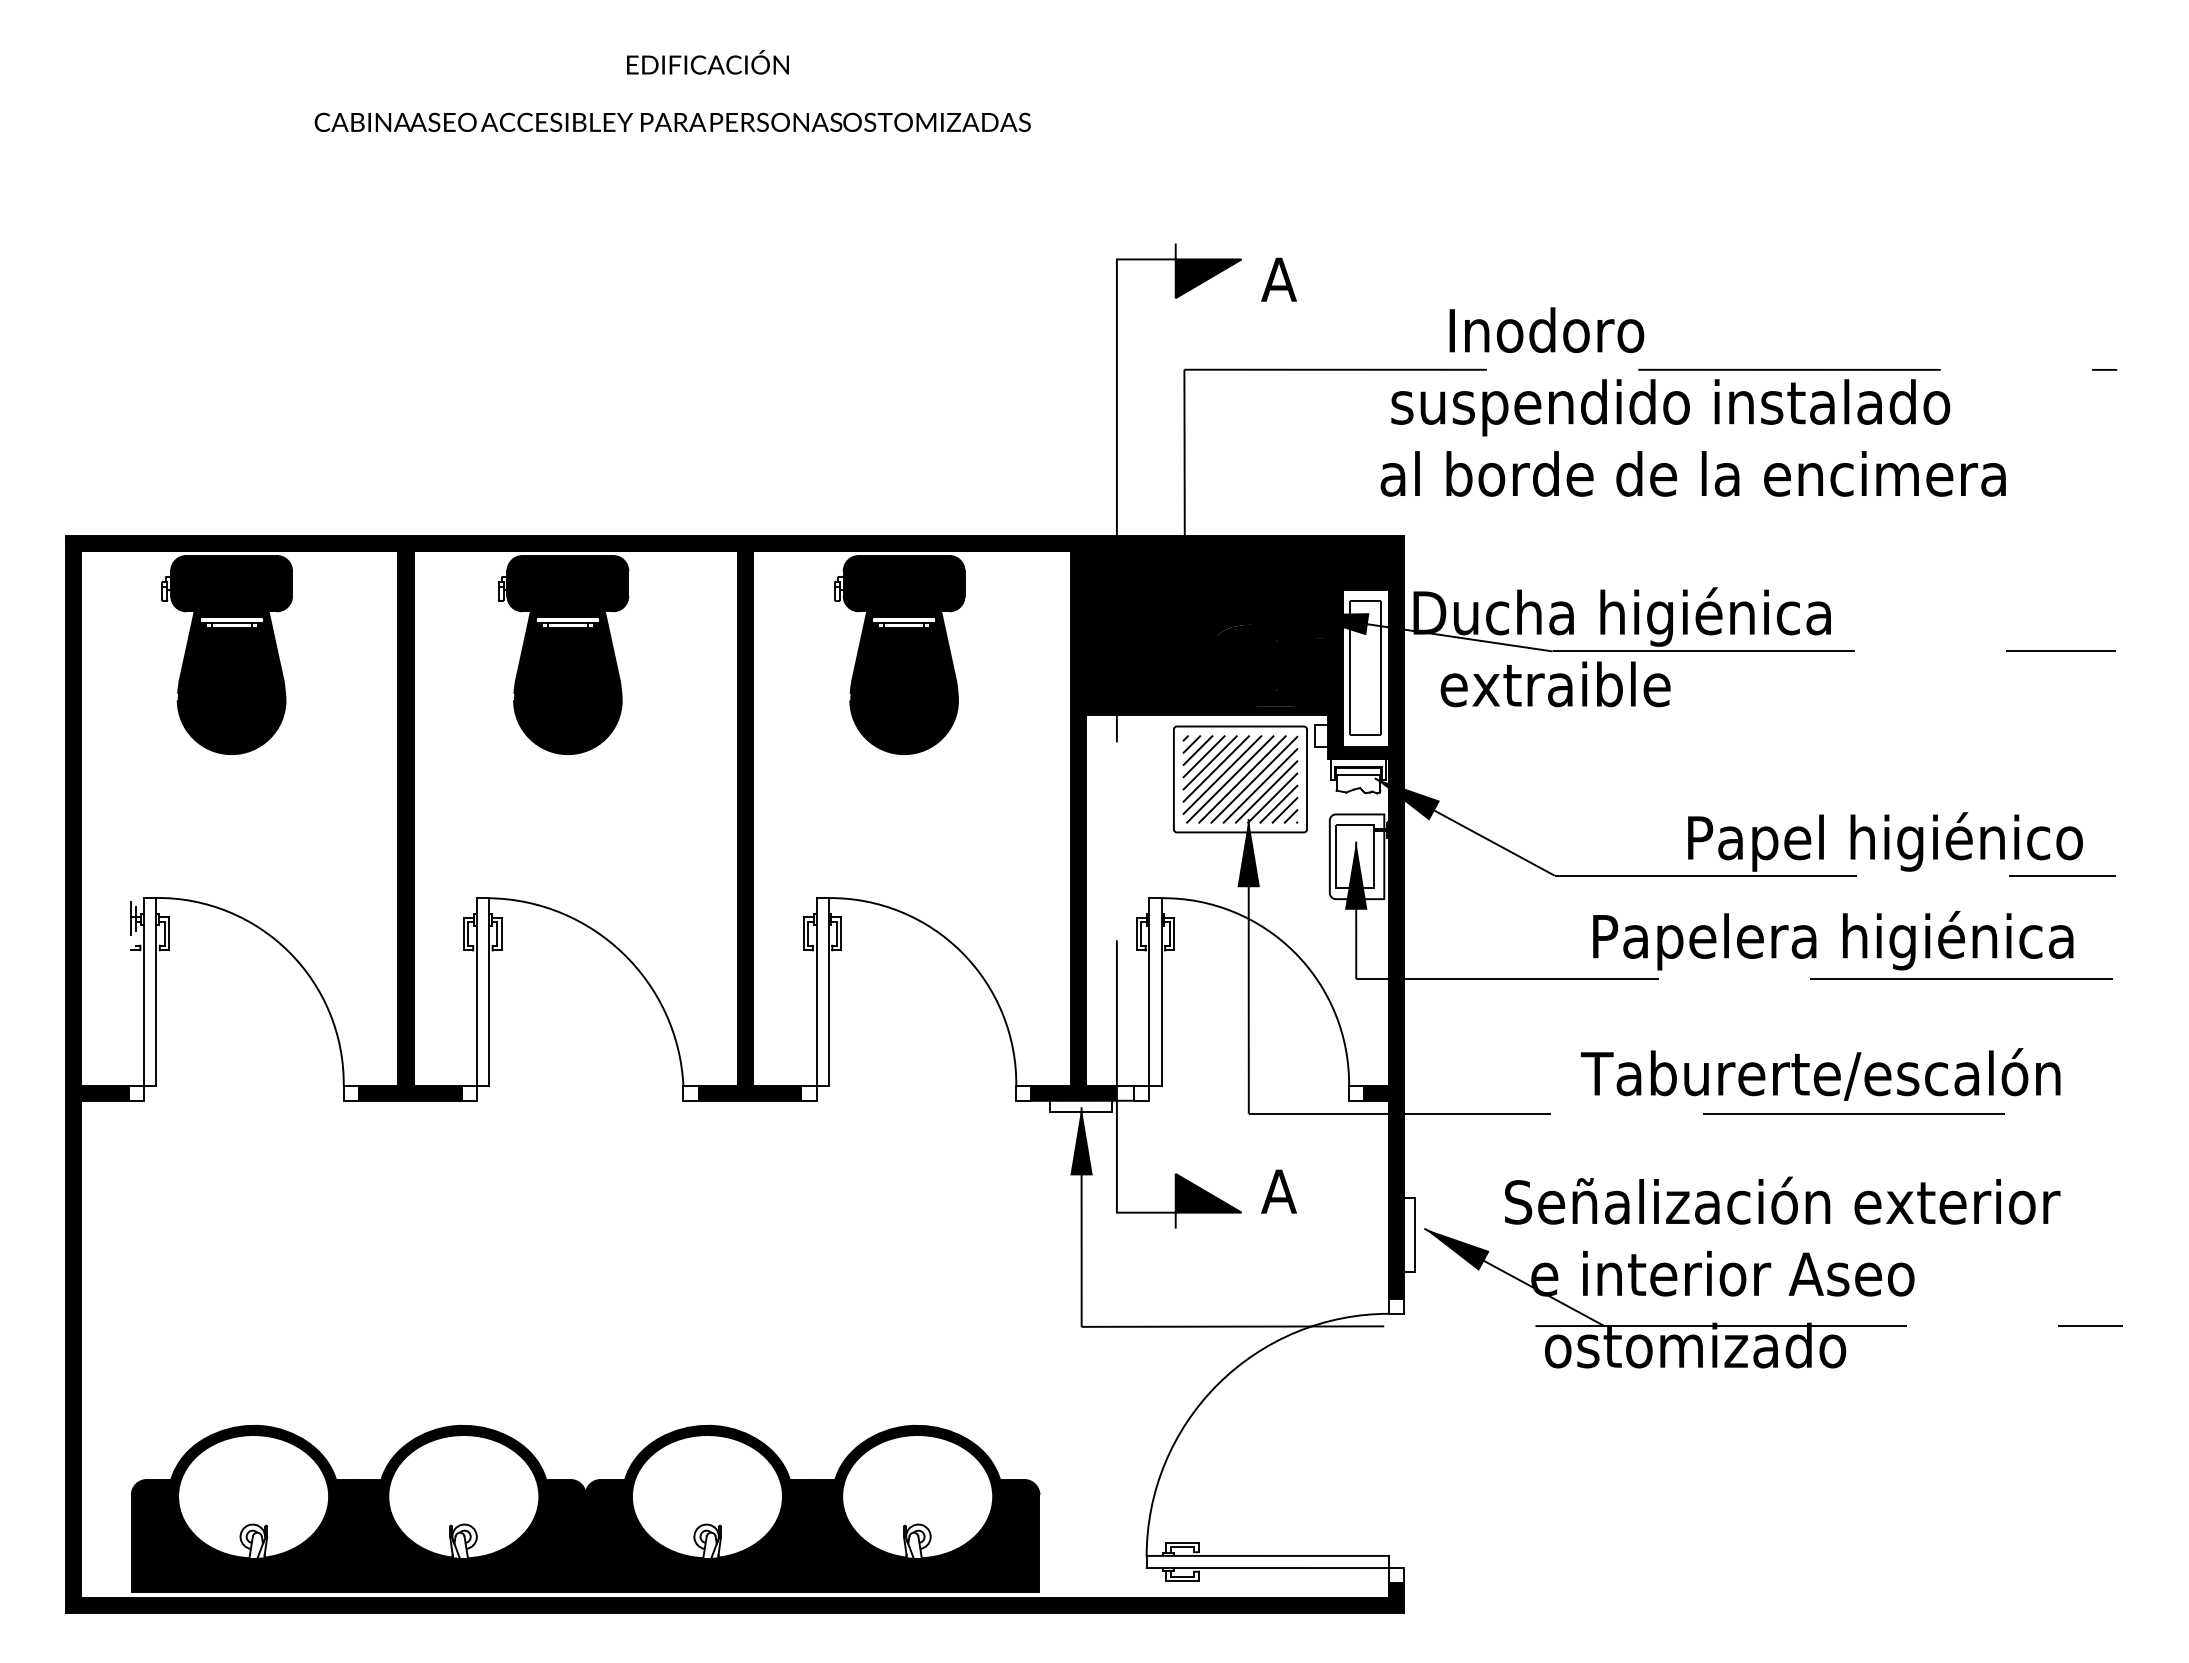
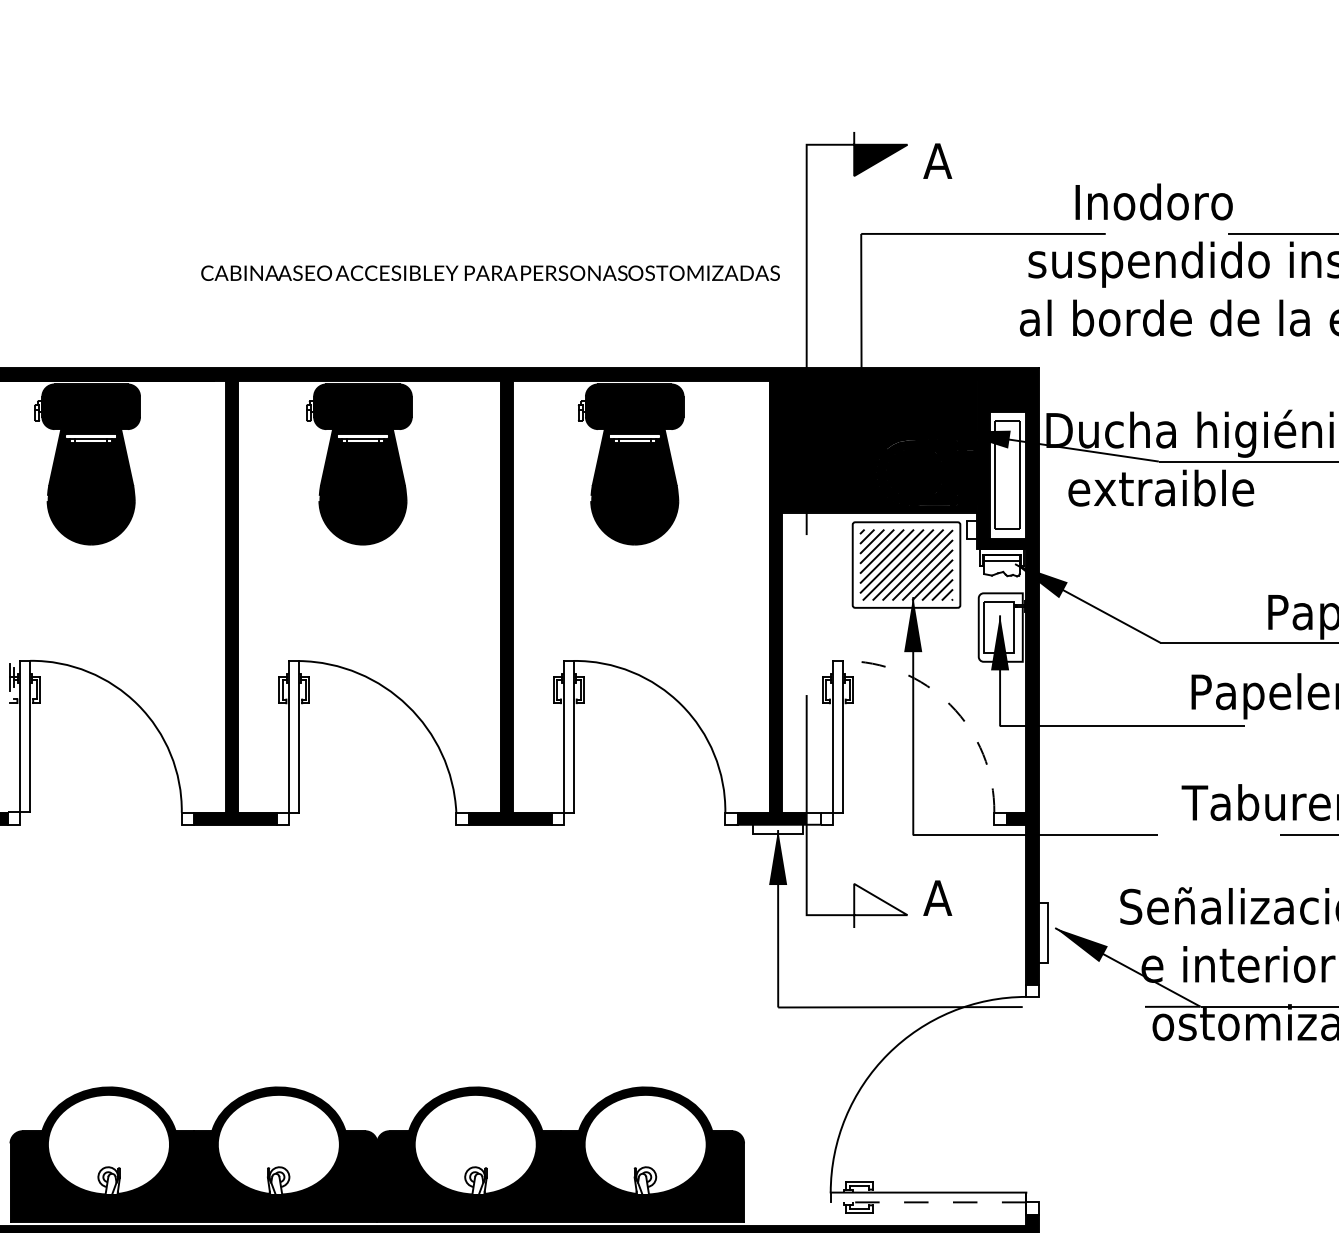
text: (672, 121) -> (490, 272), moved
arc: (1294, 952) -> (950, 704), solid -> dashed
fill: (1208, 1192) -> (880, 898), removed
line: (1267, 1568) -> (928, 1202), solid -> dashed

